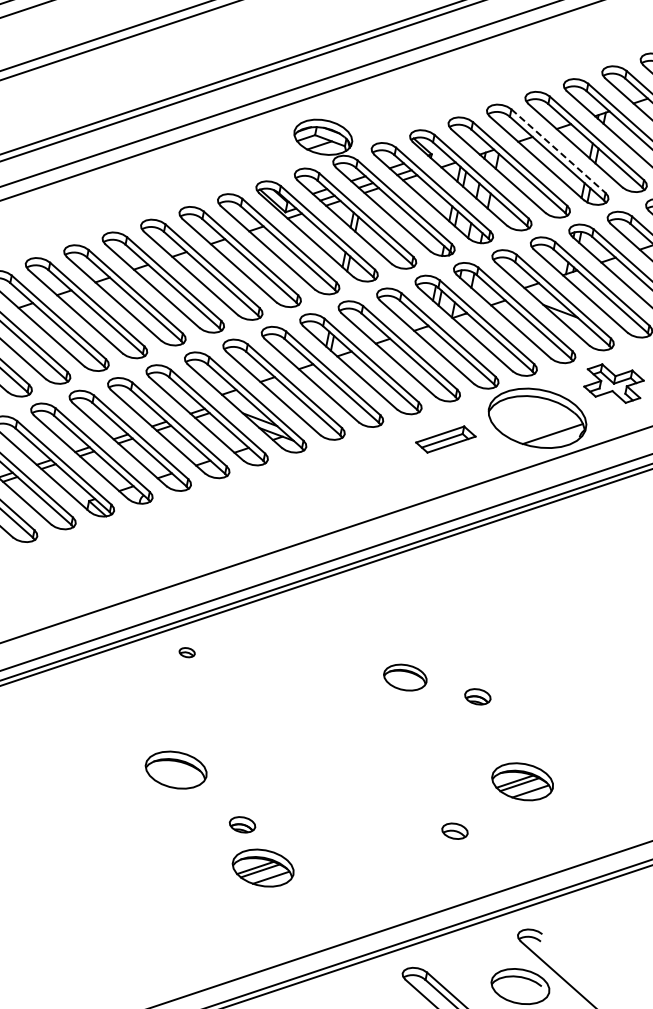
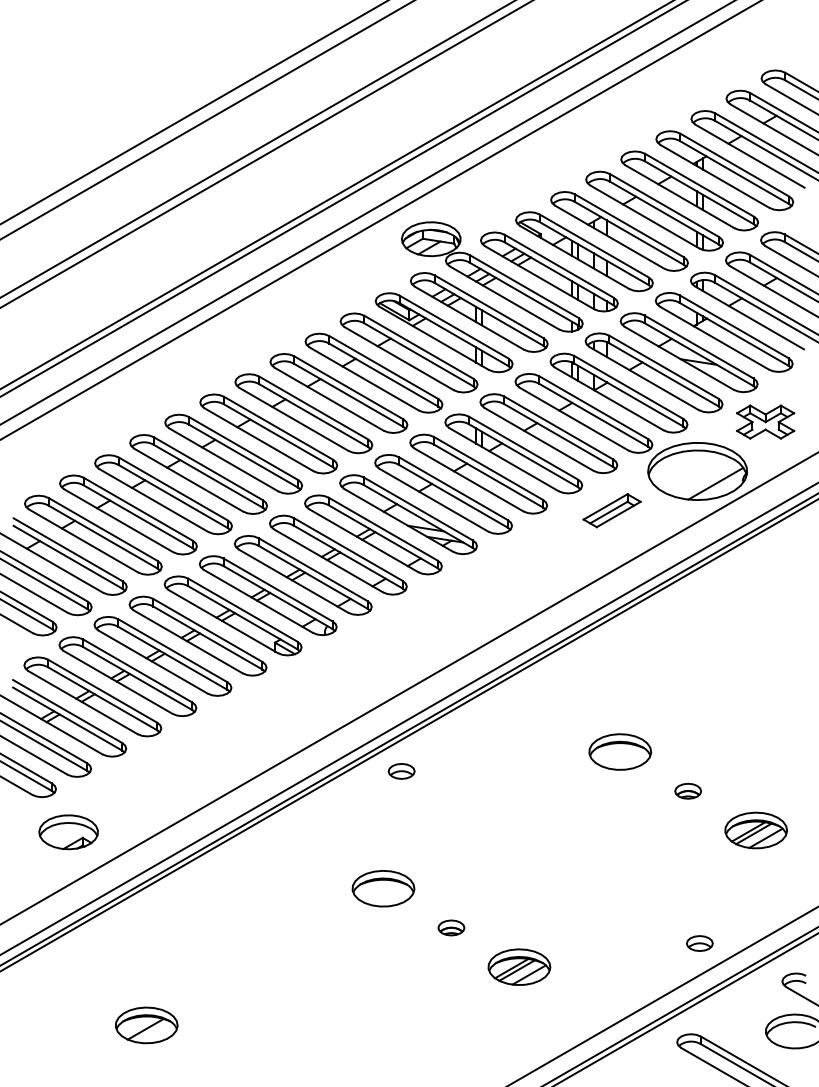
line: (558, 151) -> (664, 205), dashed -> solid
part: (187, 652) -> (401, 771), size x1.67
part: (405, 677) -> (620, 751), size x1.43
part: (478, 696) -> (688, 790), moved
part: (176, 769) -> (383, 888), moved
part: (242, 824) -> (451, 927), moved
part: (454, 831) -> (699, 943), moved

